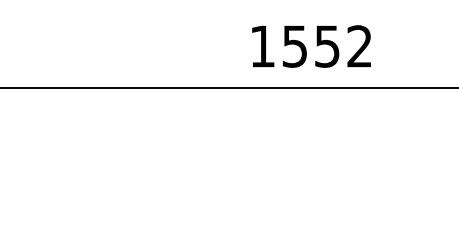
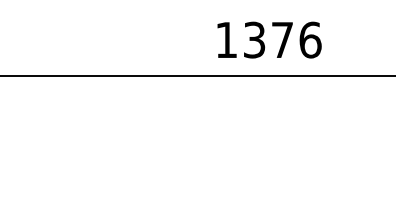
text: (327, 46) -> (282, 40), 1552 -> 1376

